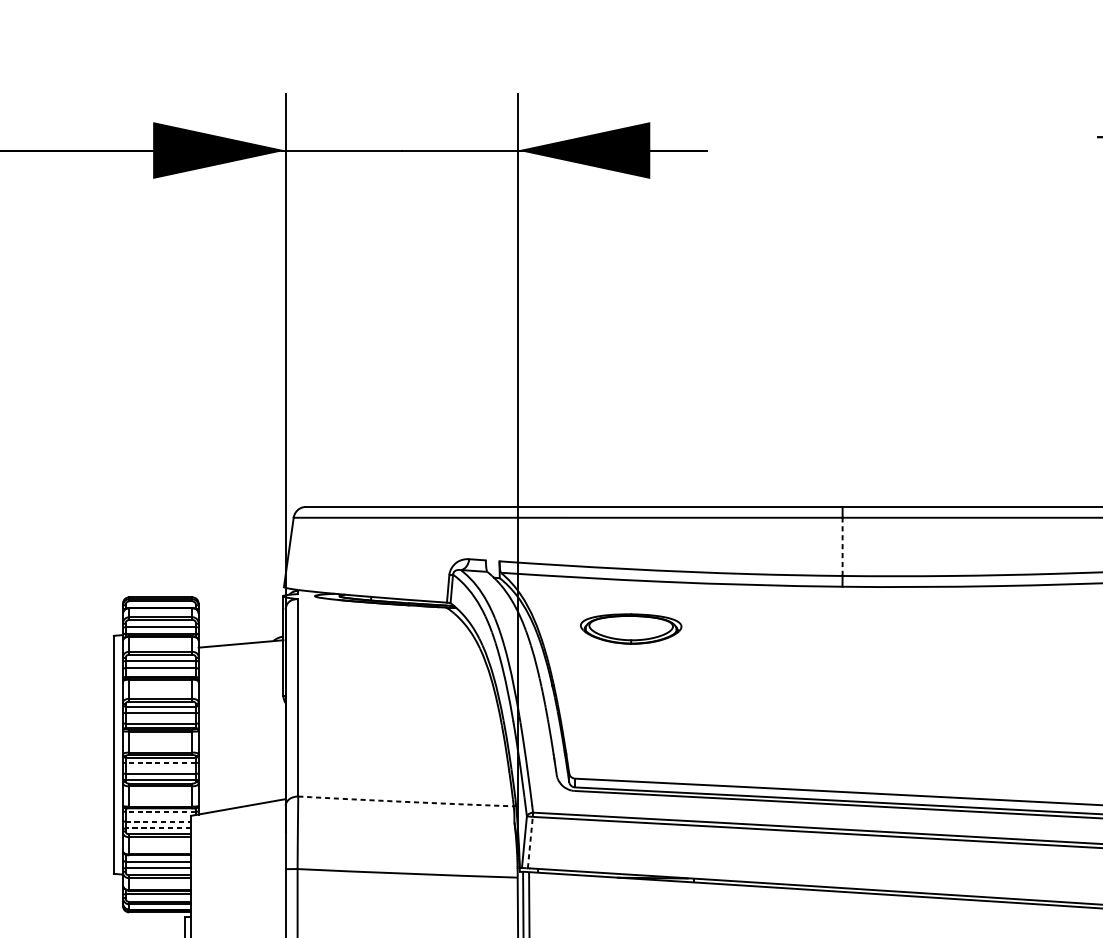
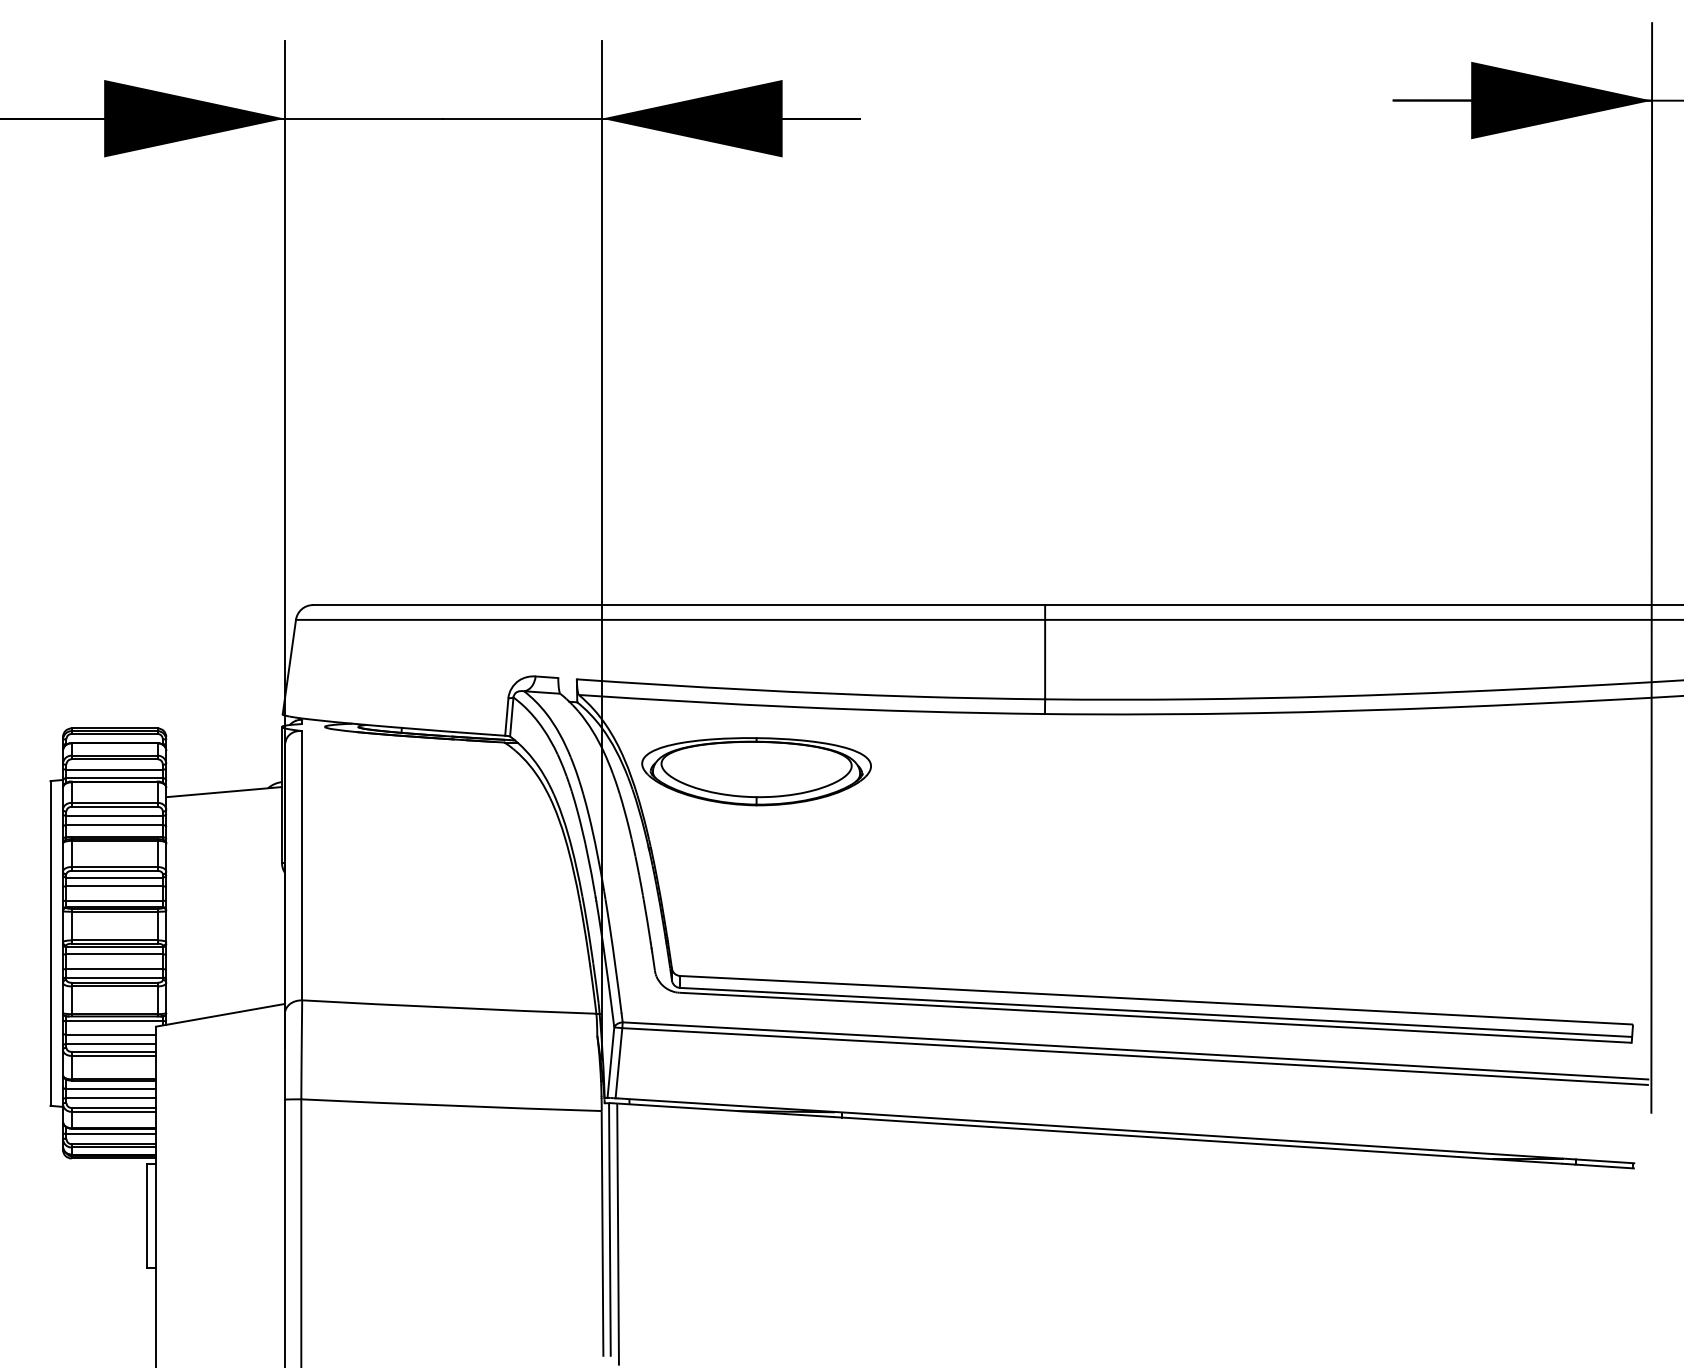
line: (842, 546) -> (1045, 659), dashed -> solid
part: (631, 628) -> (756, 771), size x1.67
line: (160, 762) -> (114, 954), dashed -> solid
arc: (406, 801) -> (449, 1007), dashed -> solid
line: (160, 812) -> (114, 1021), dashed -> solid
line: (158, 821) -> (111, 1034), dashed -> solid
line: (158, 828) -> (111, 1043), dashed -> solid
line: (530, 842) -> (619, 1062), dashed -> solid

